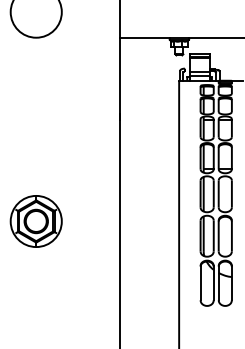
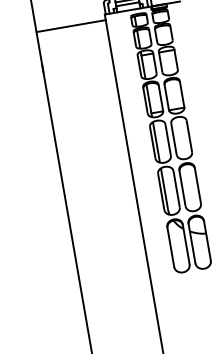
line: (149, 85) -> (71, 26), added

